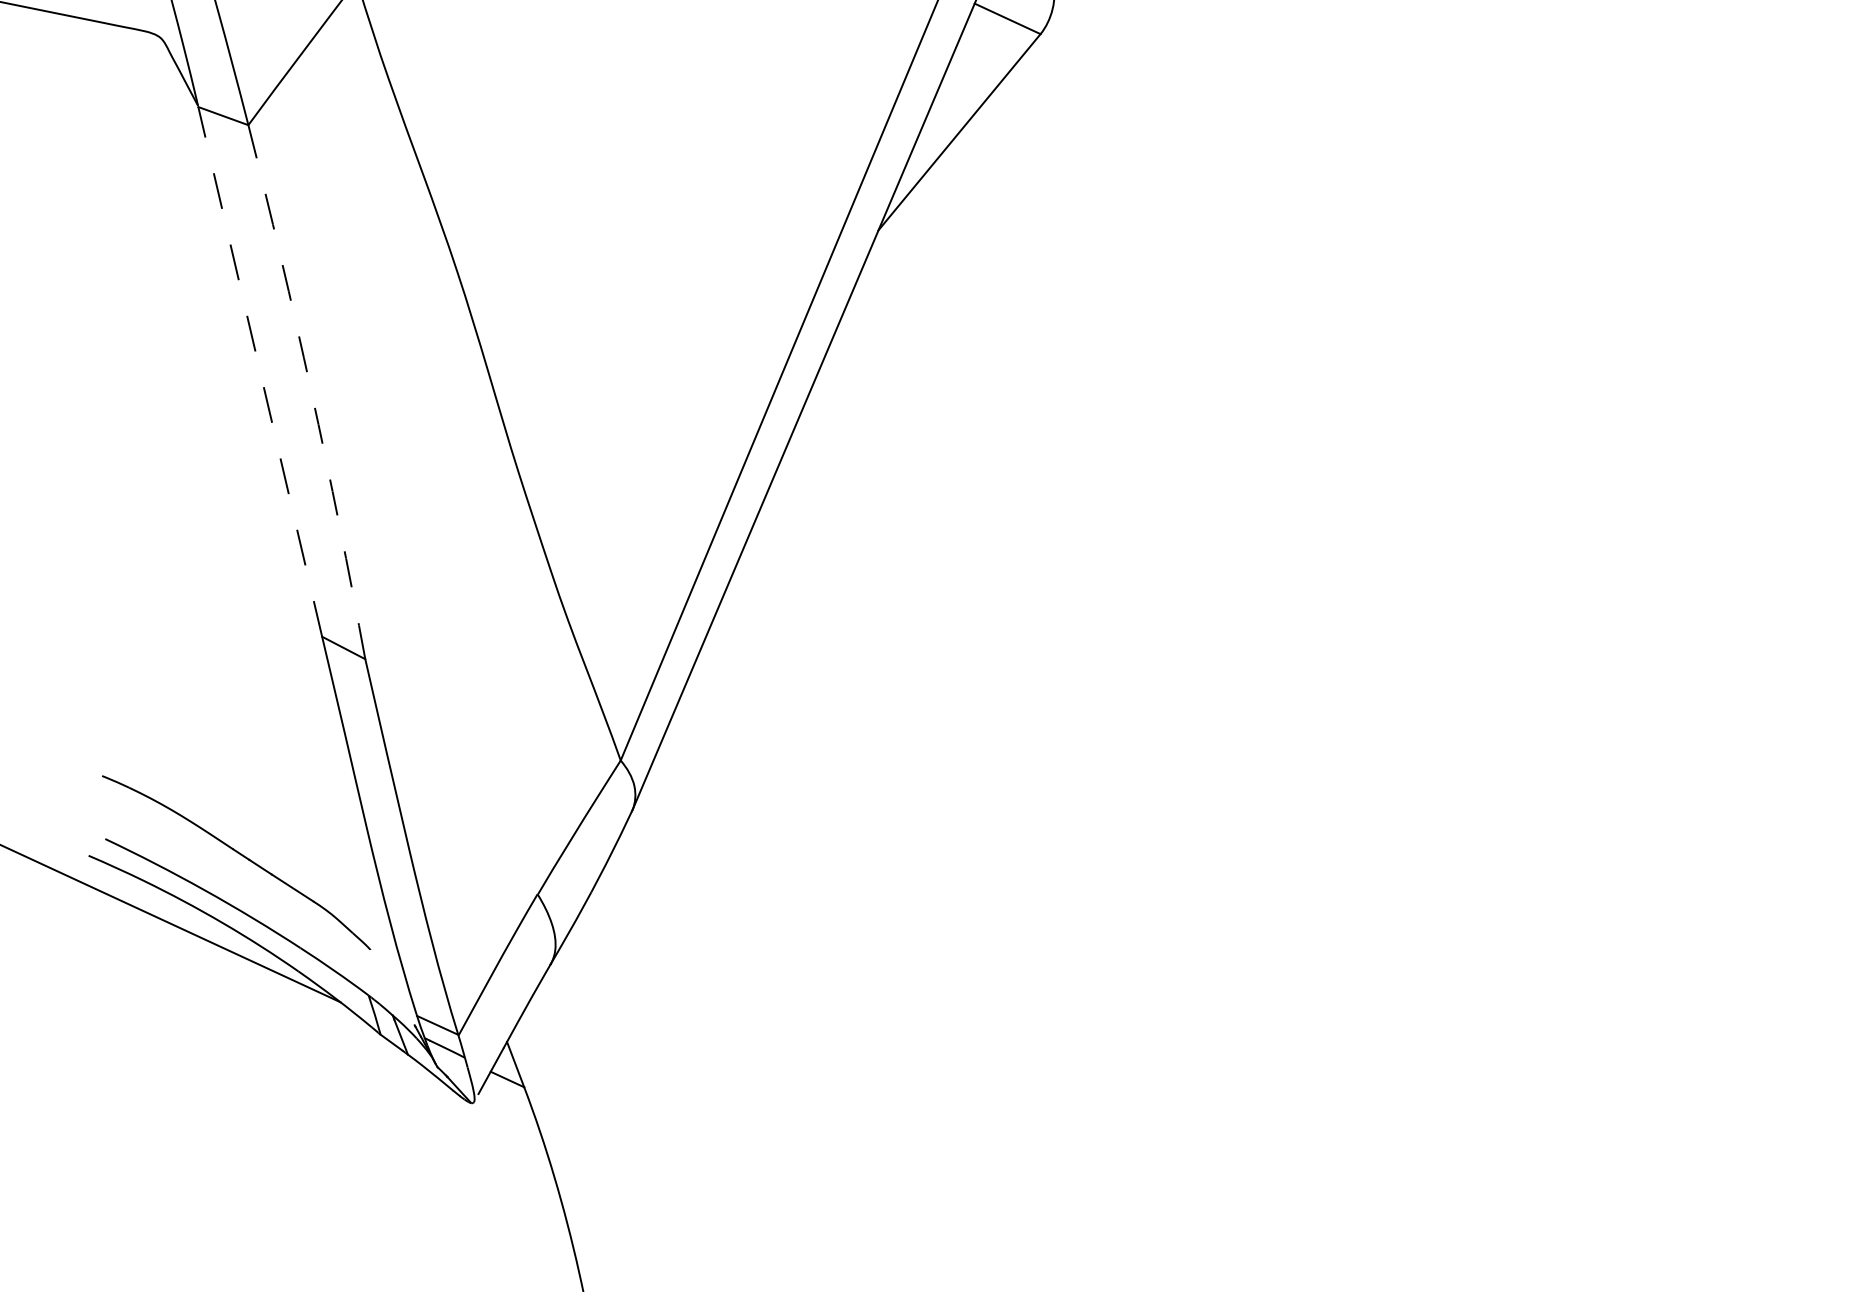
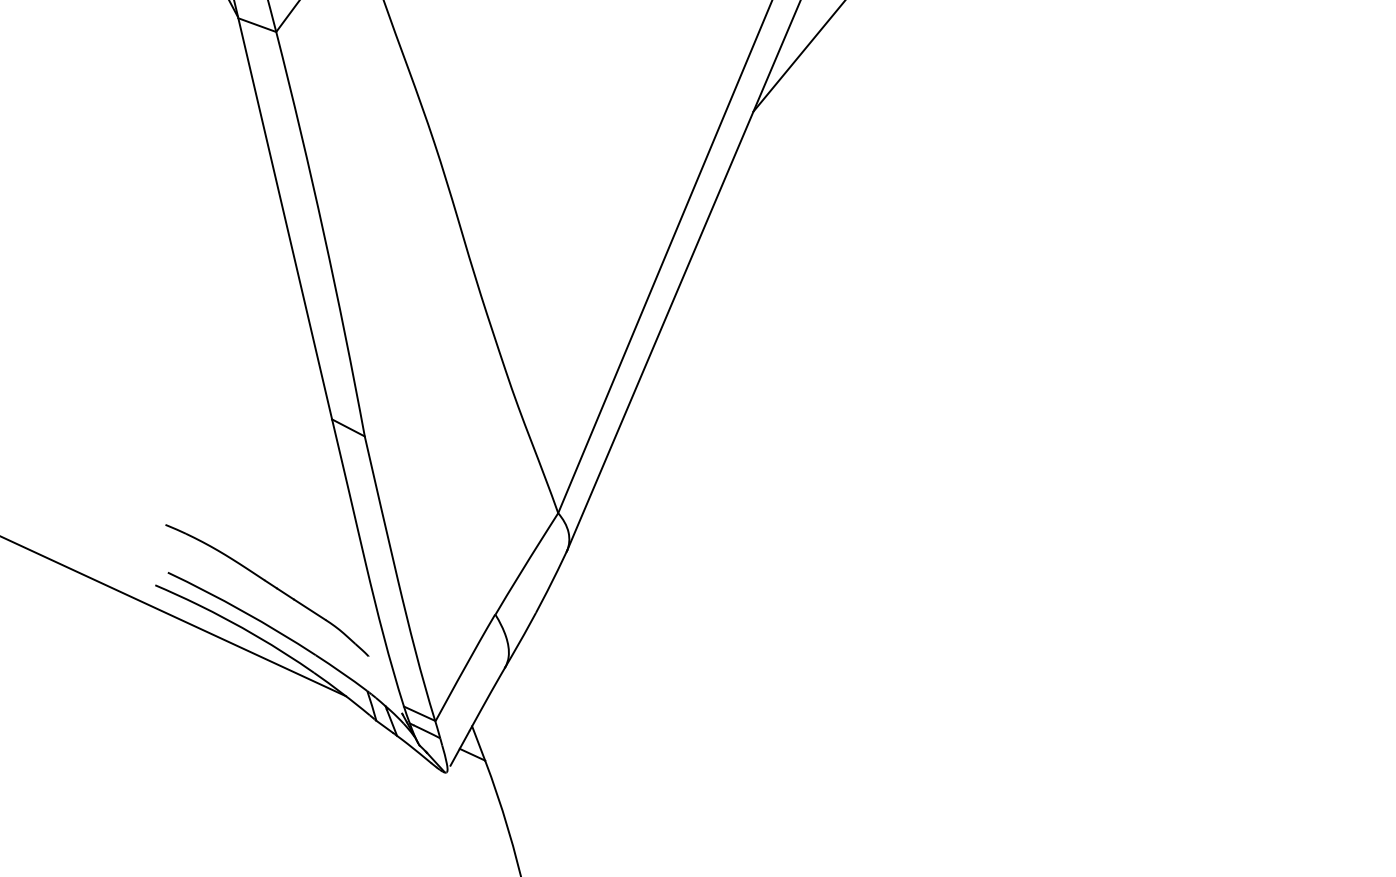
line: (260, 371) -> (285, 218), dashed -> solid
arc: (311, 391) -> (324, 233), dashed -> solid

